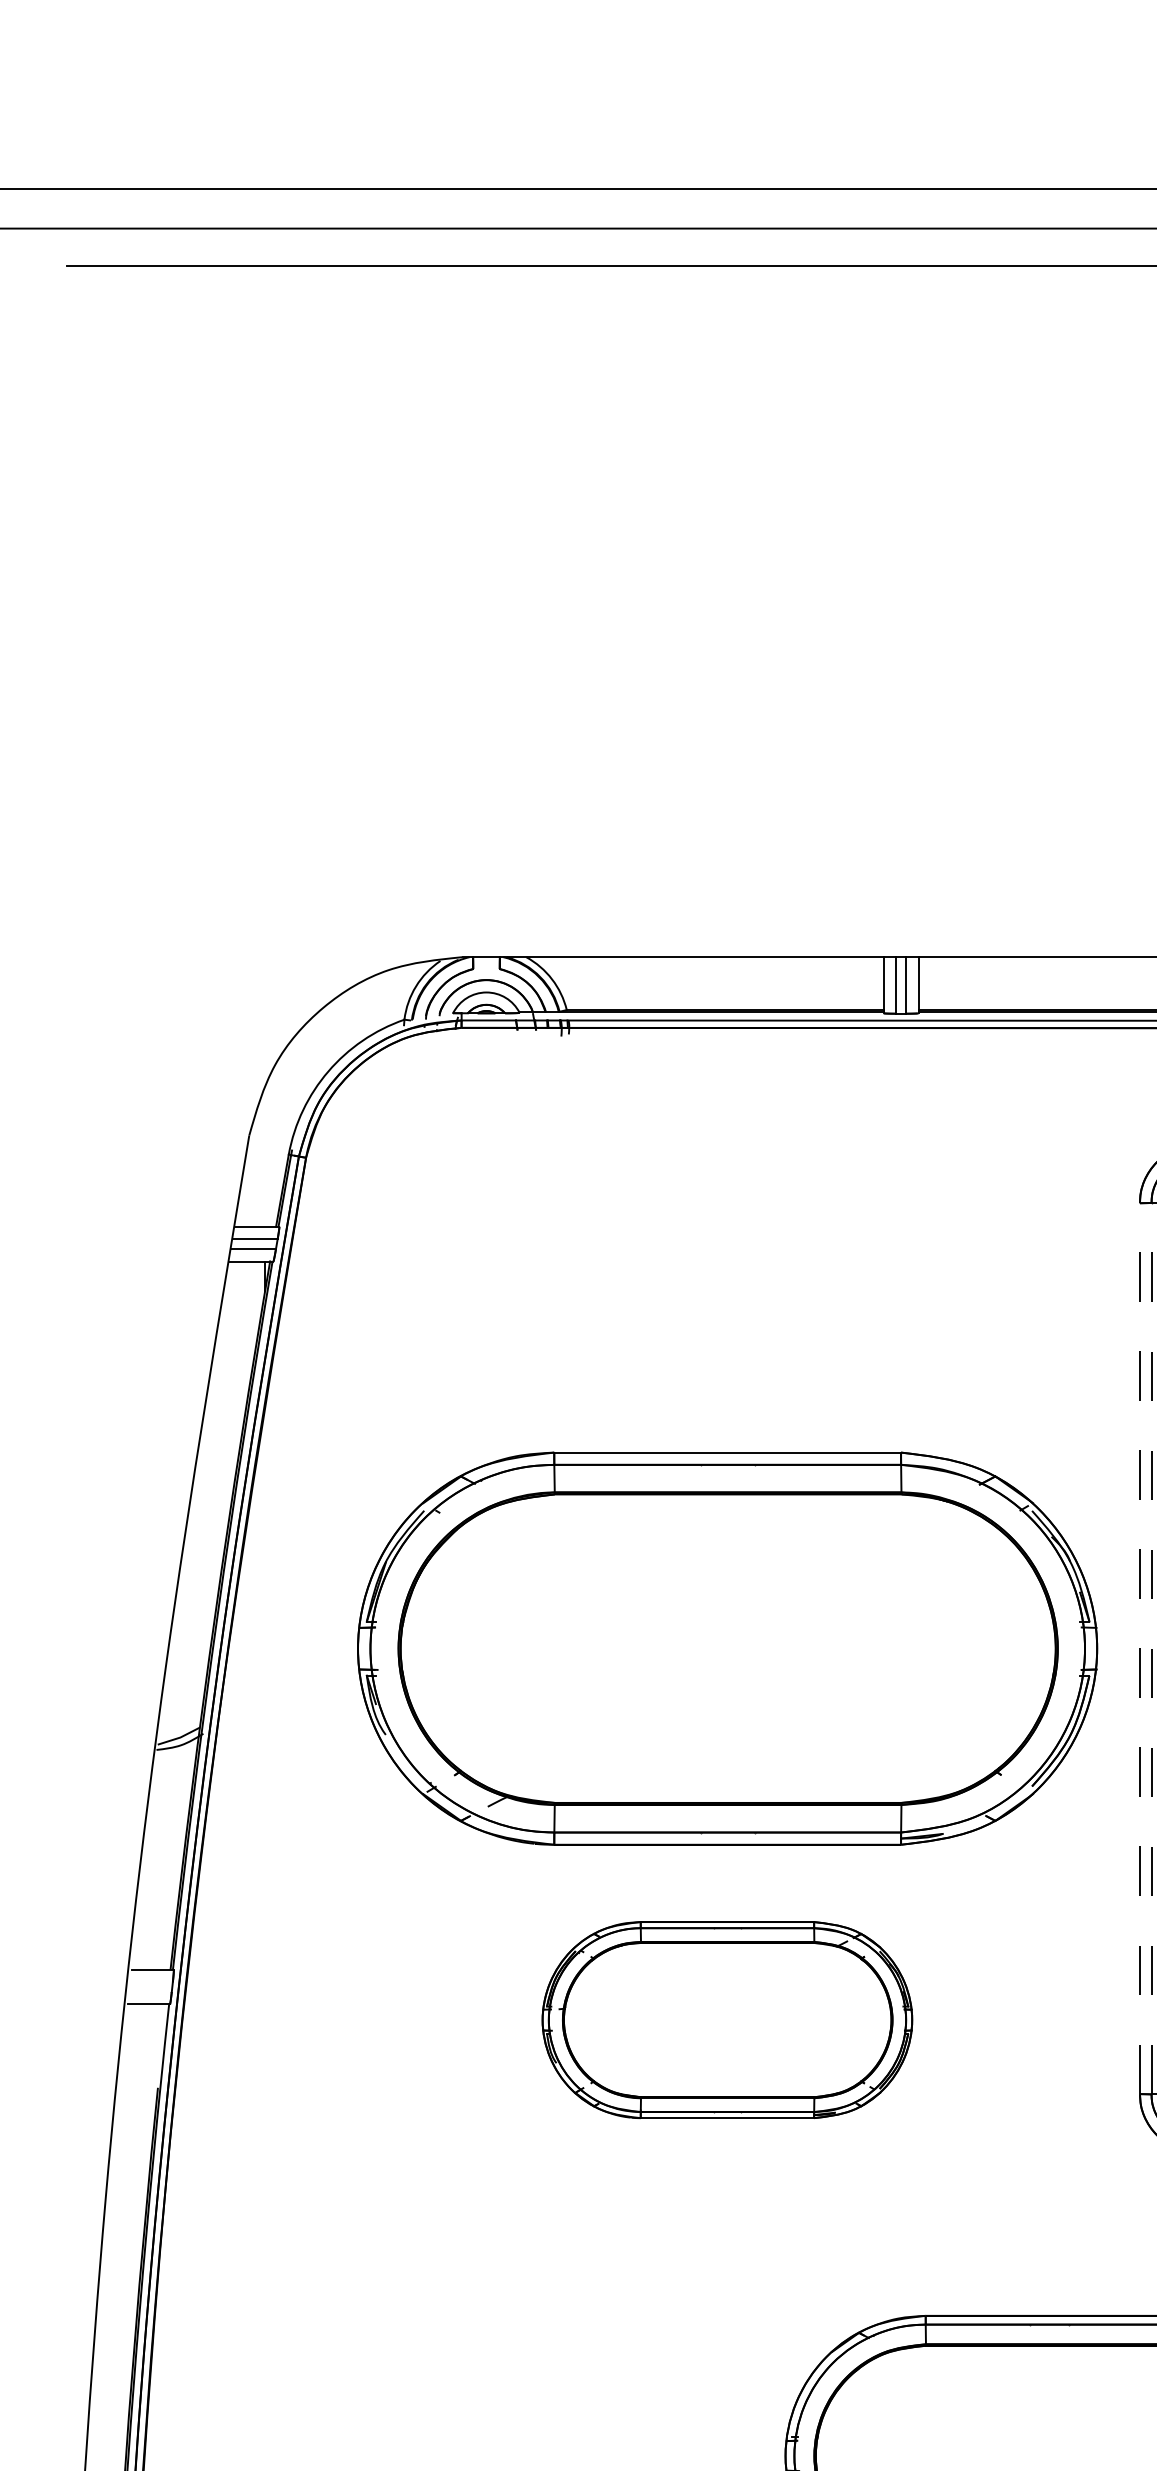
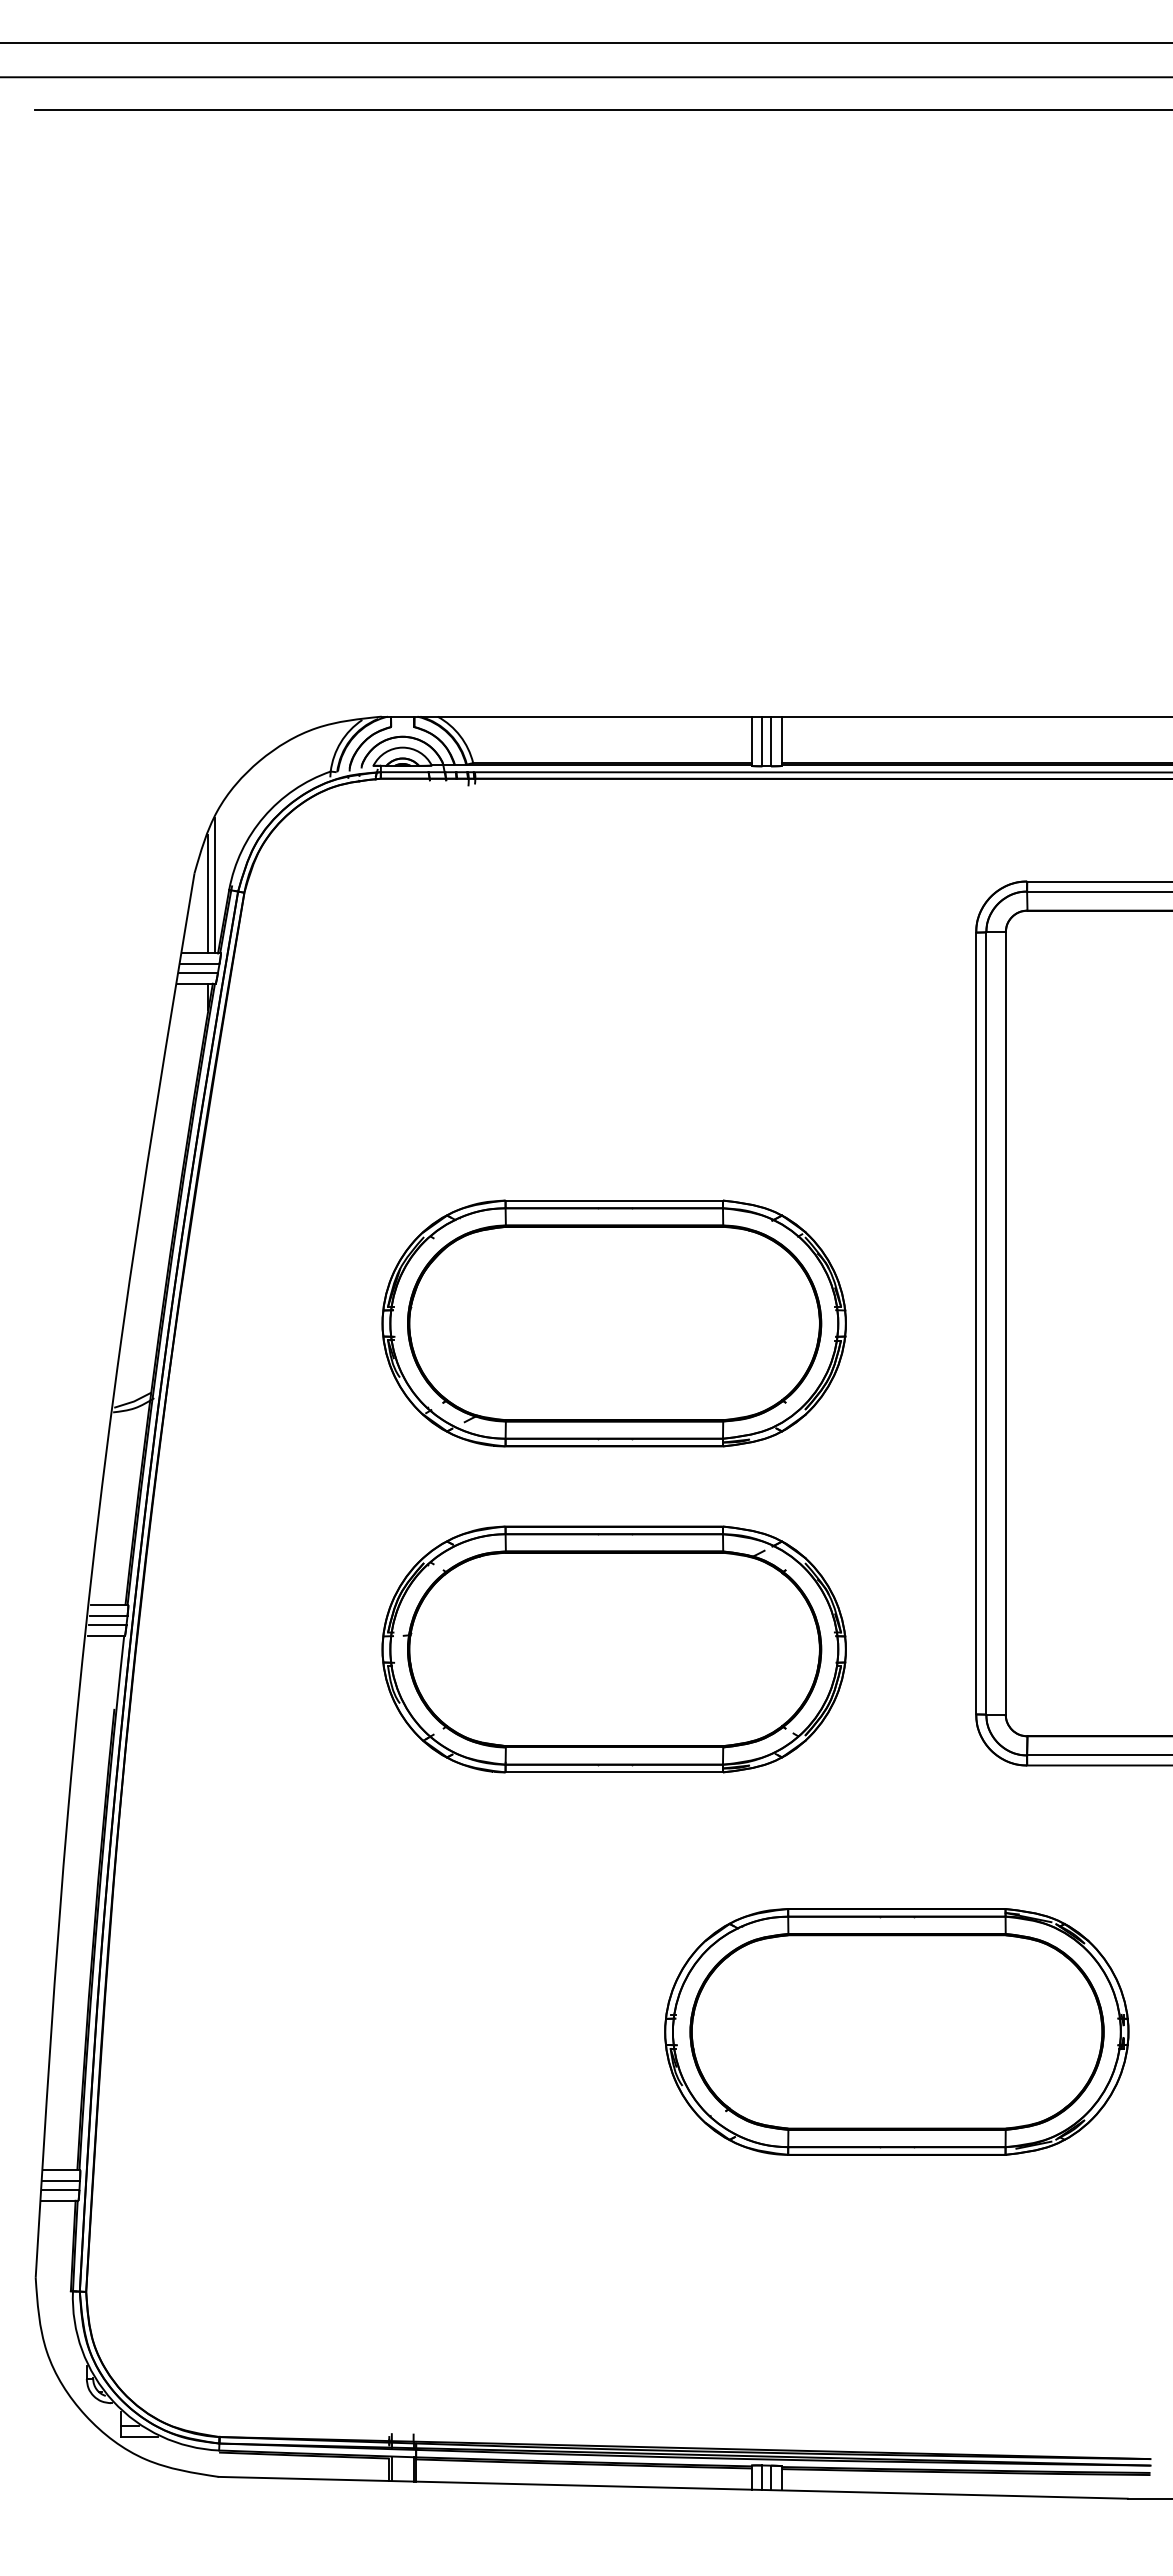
line: (272, 1149) -> (214, 885), added
line: (265, 1159) -> (208, 894), added
part: (726, 1648) -> (613, 1323), size x0.71
line: (1140, 1648) -> (976, 1323), dashed -> solid
line: (1151, 1648) -> (986, 1323), dashed -> solid
line: (151, 1982) -> (108, 1616), added
line: (150, 1991) -> (107, 1624), added
part: (726, 2020) -> (613, 1649), size x1.43

